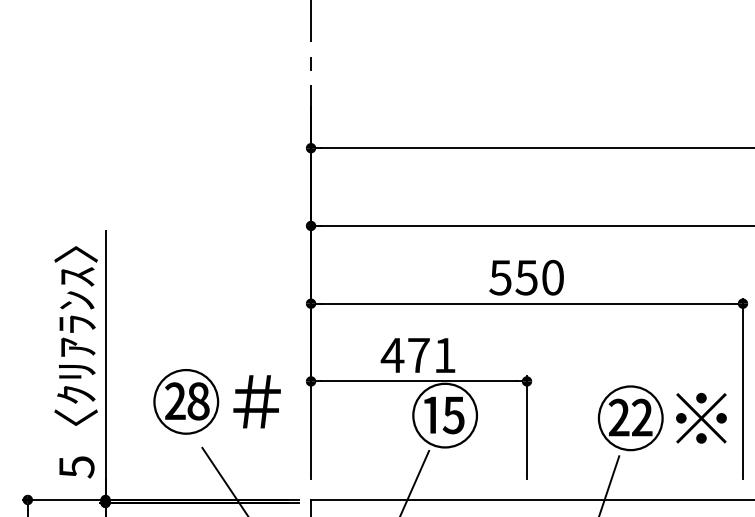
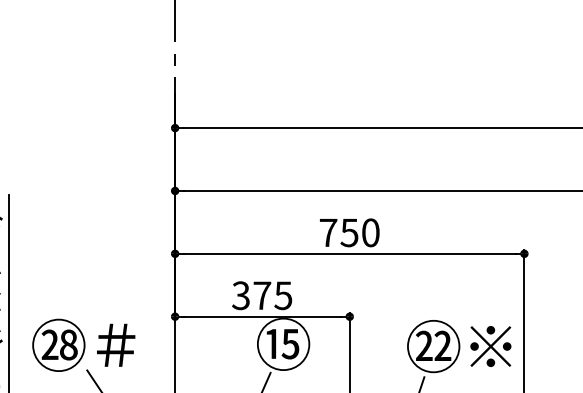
text: (500, 277) -> (328, 232), 550 -> 750
text: (417, 355) -> (261, 295), 471 -> 375
text: (216, 401) -> (83, 345), moved

